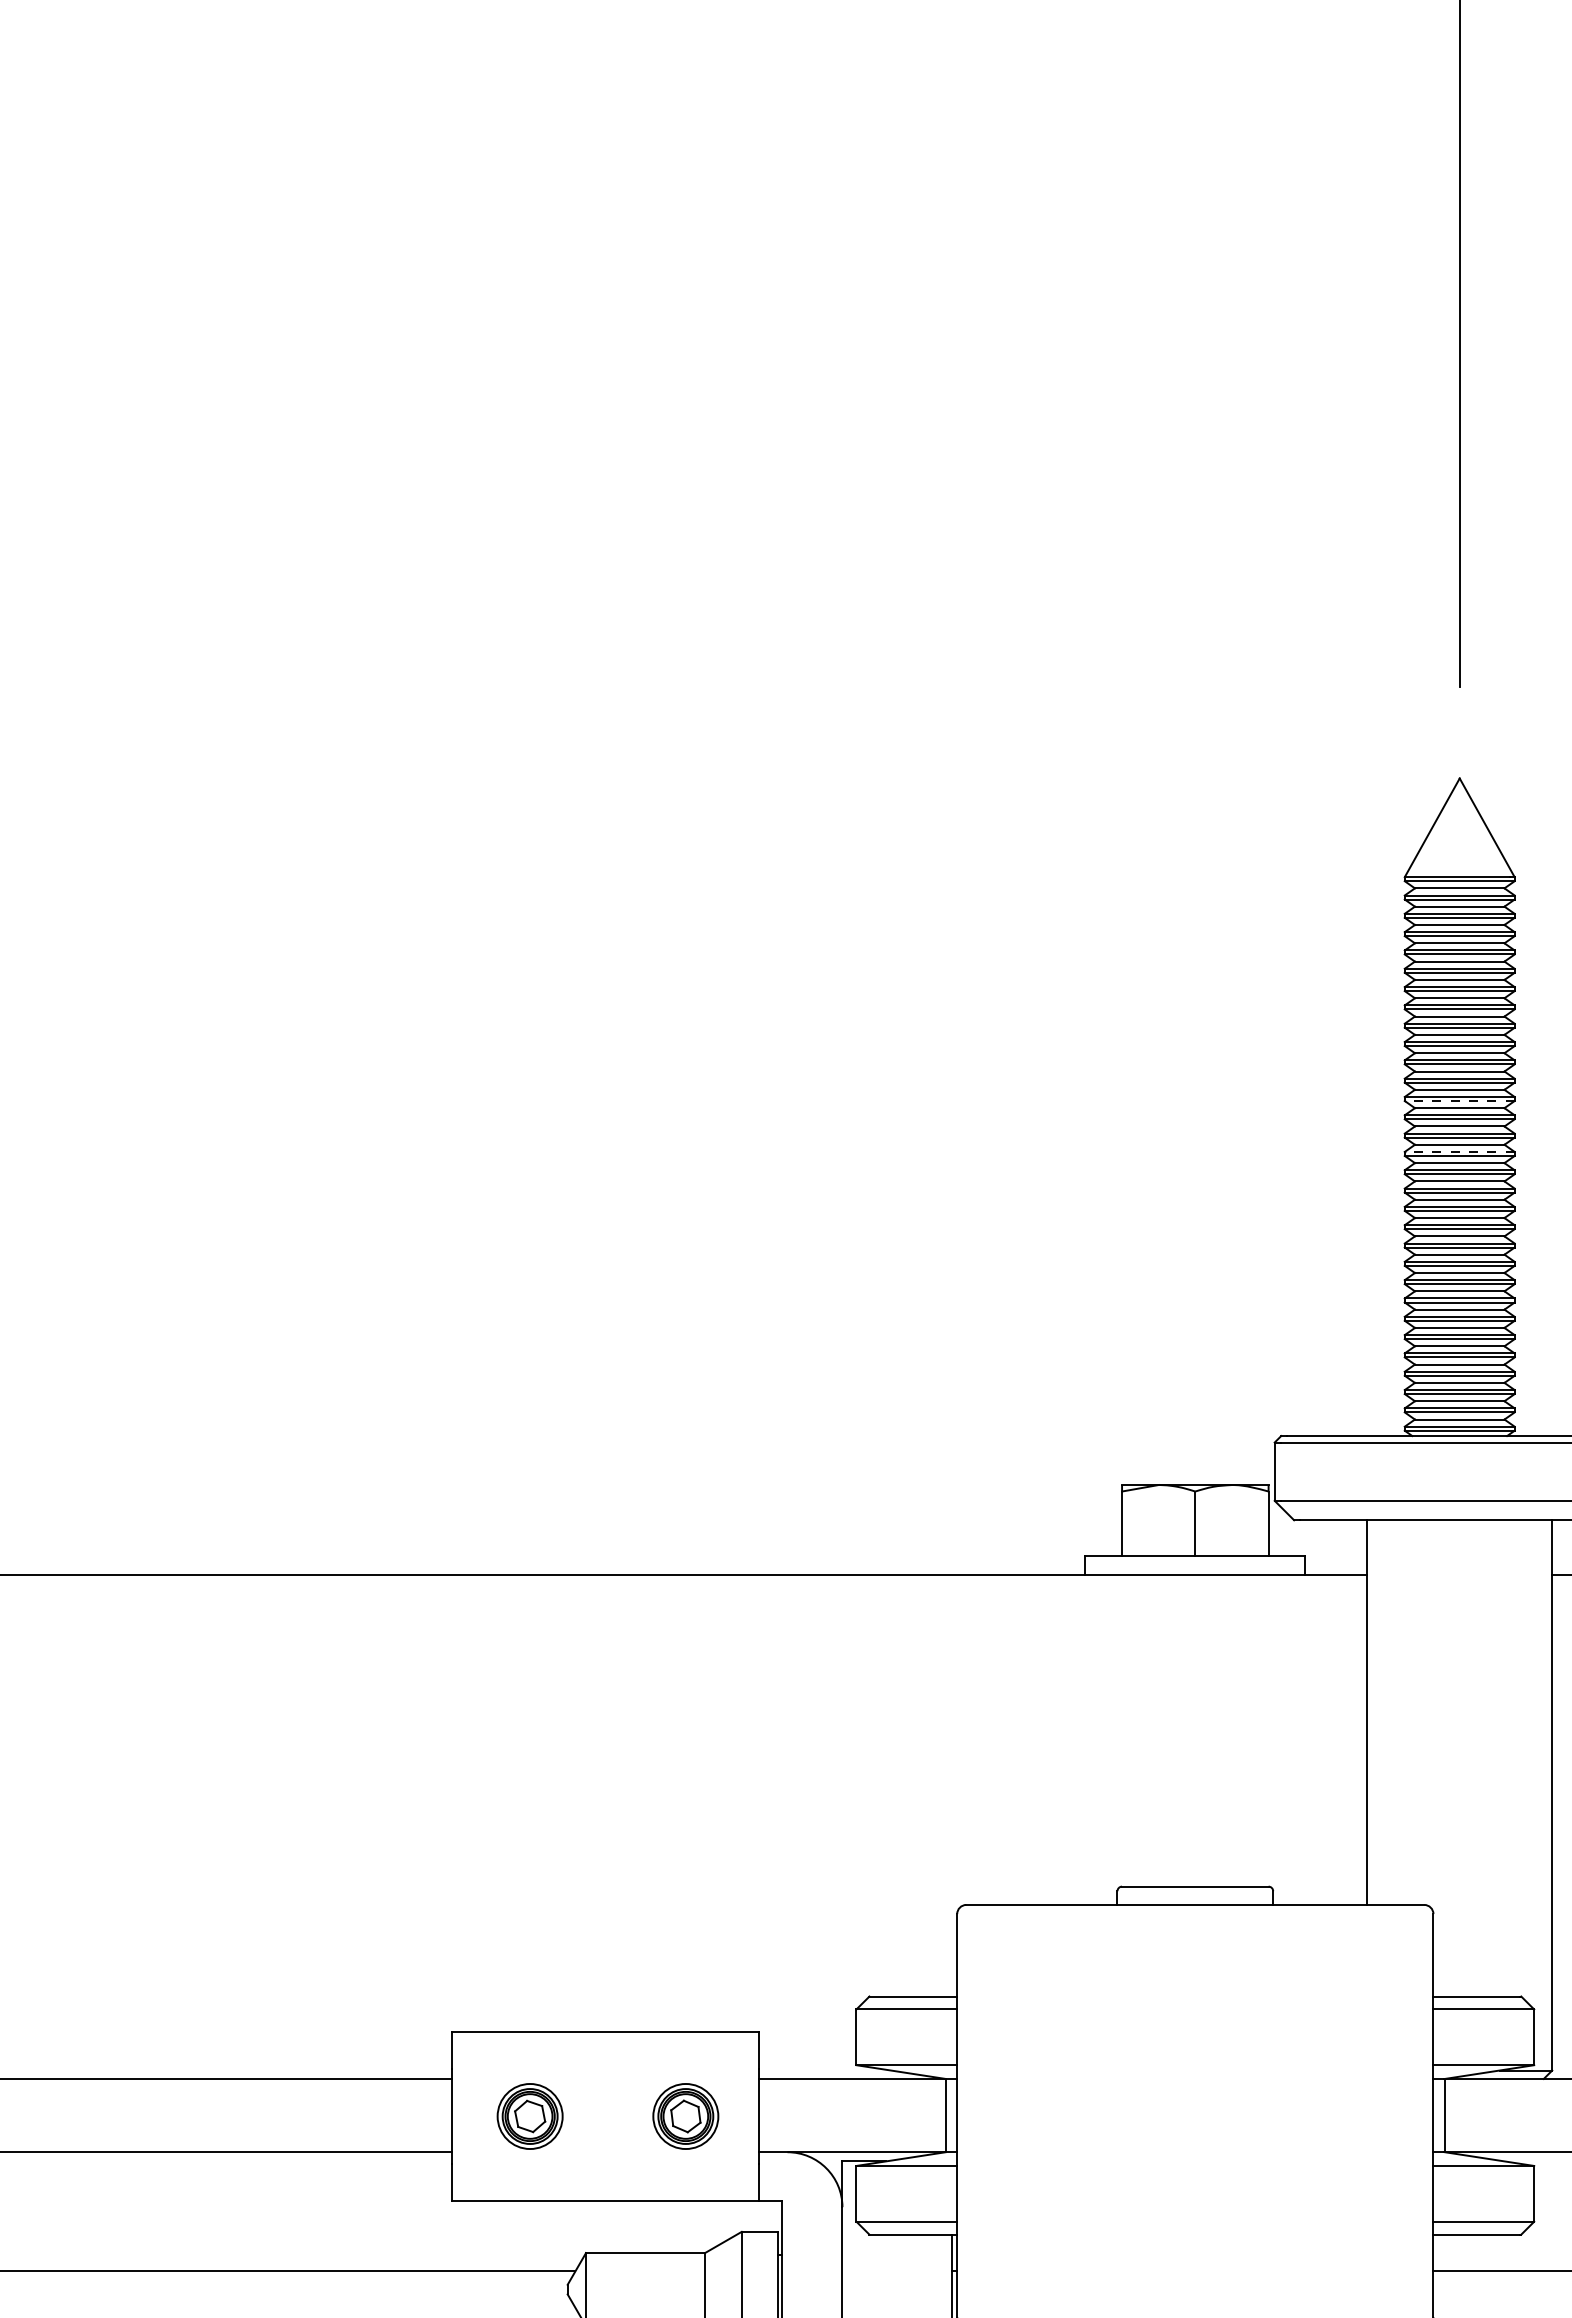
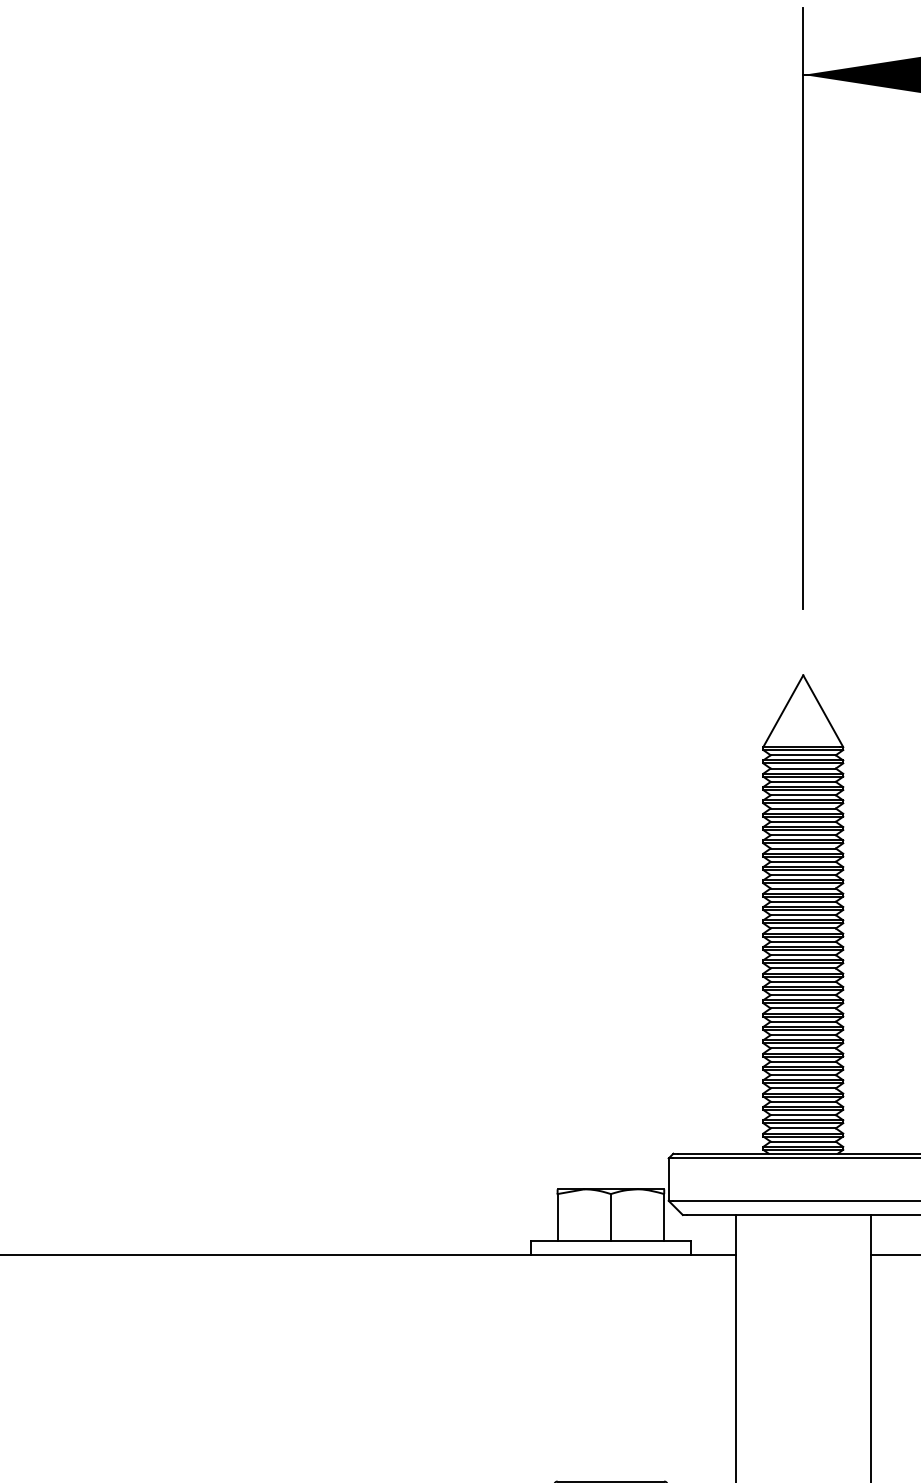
line: (1459, 1101) -> (803, 910), dashed -> solid
line: (1459, 1151) -> (803, 946), dashed -> solid

